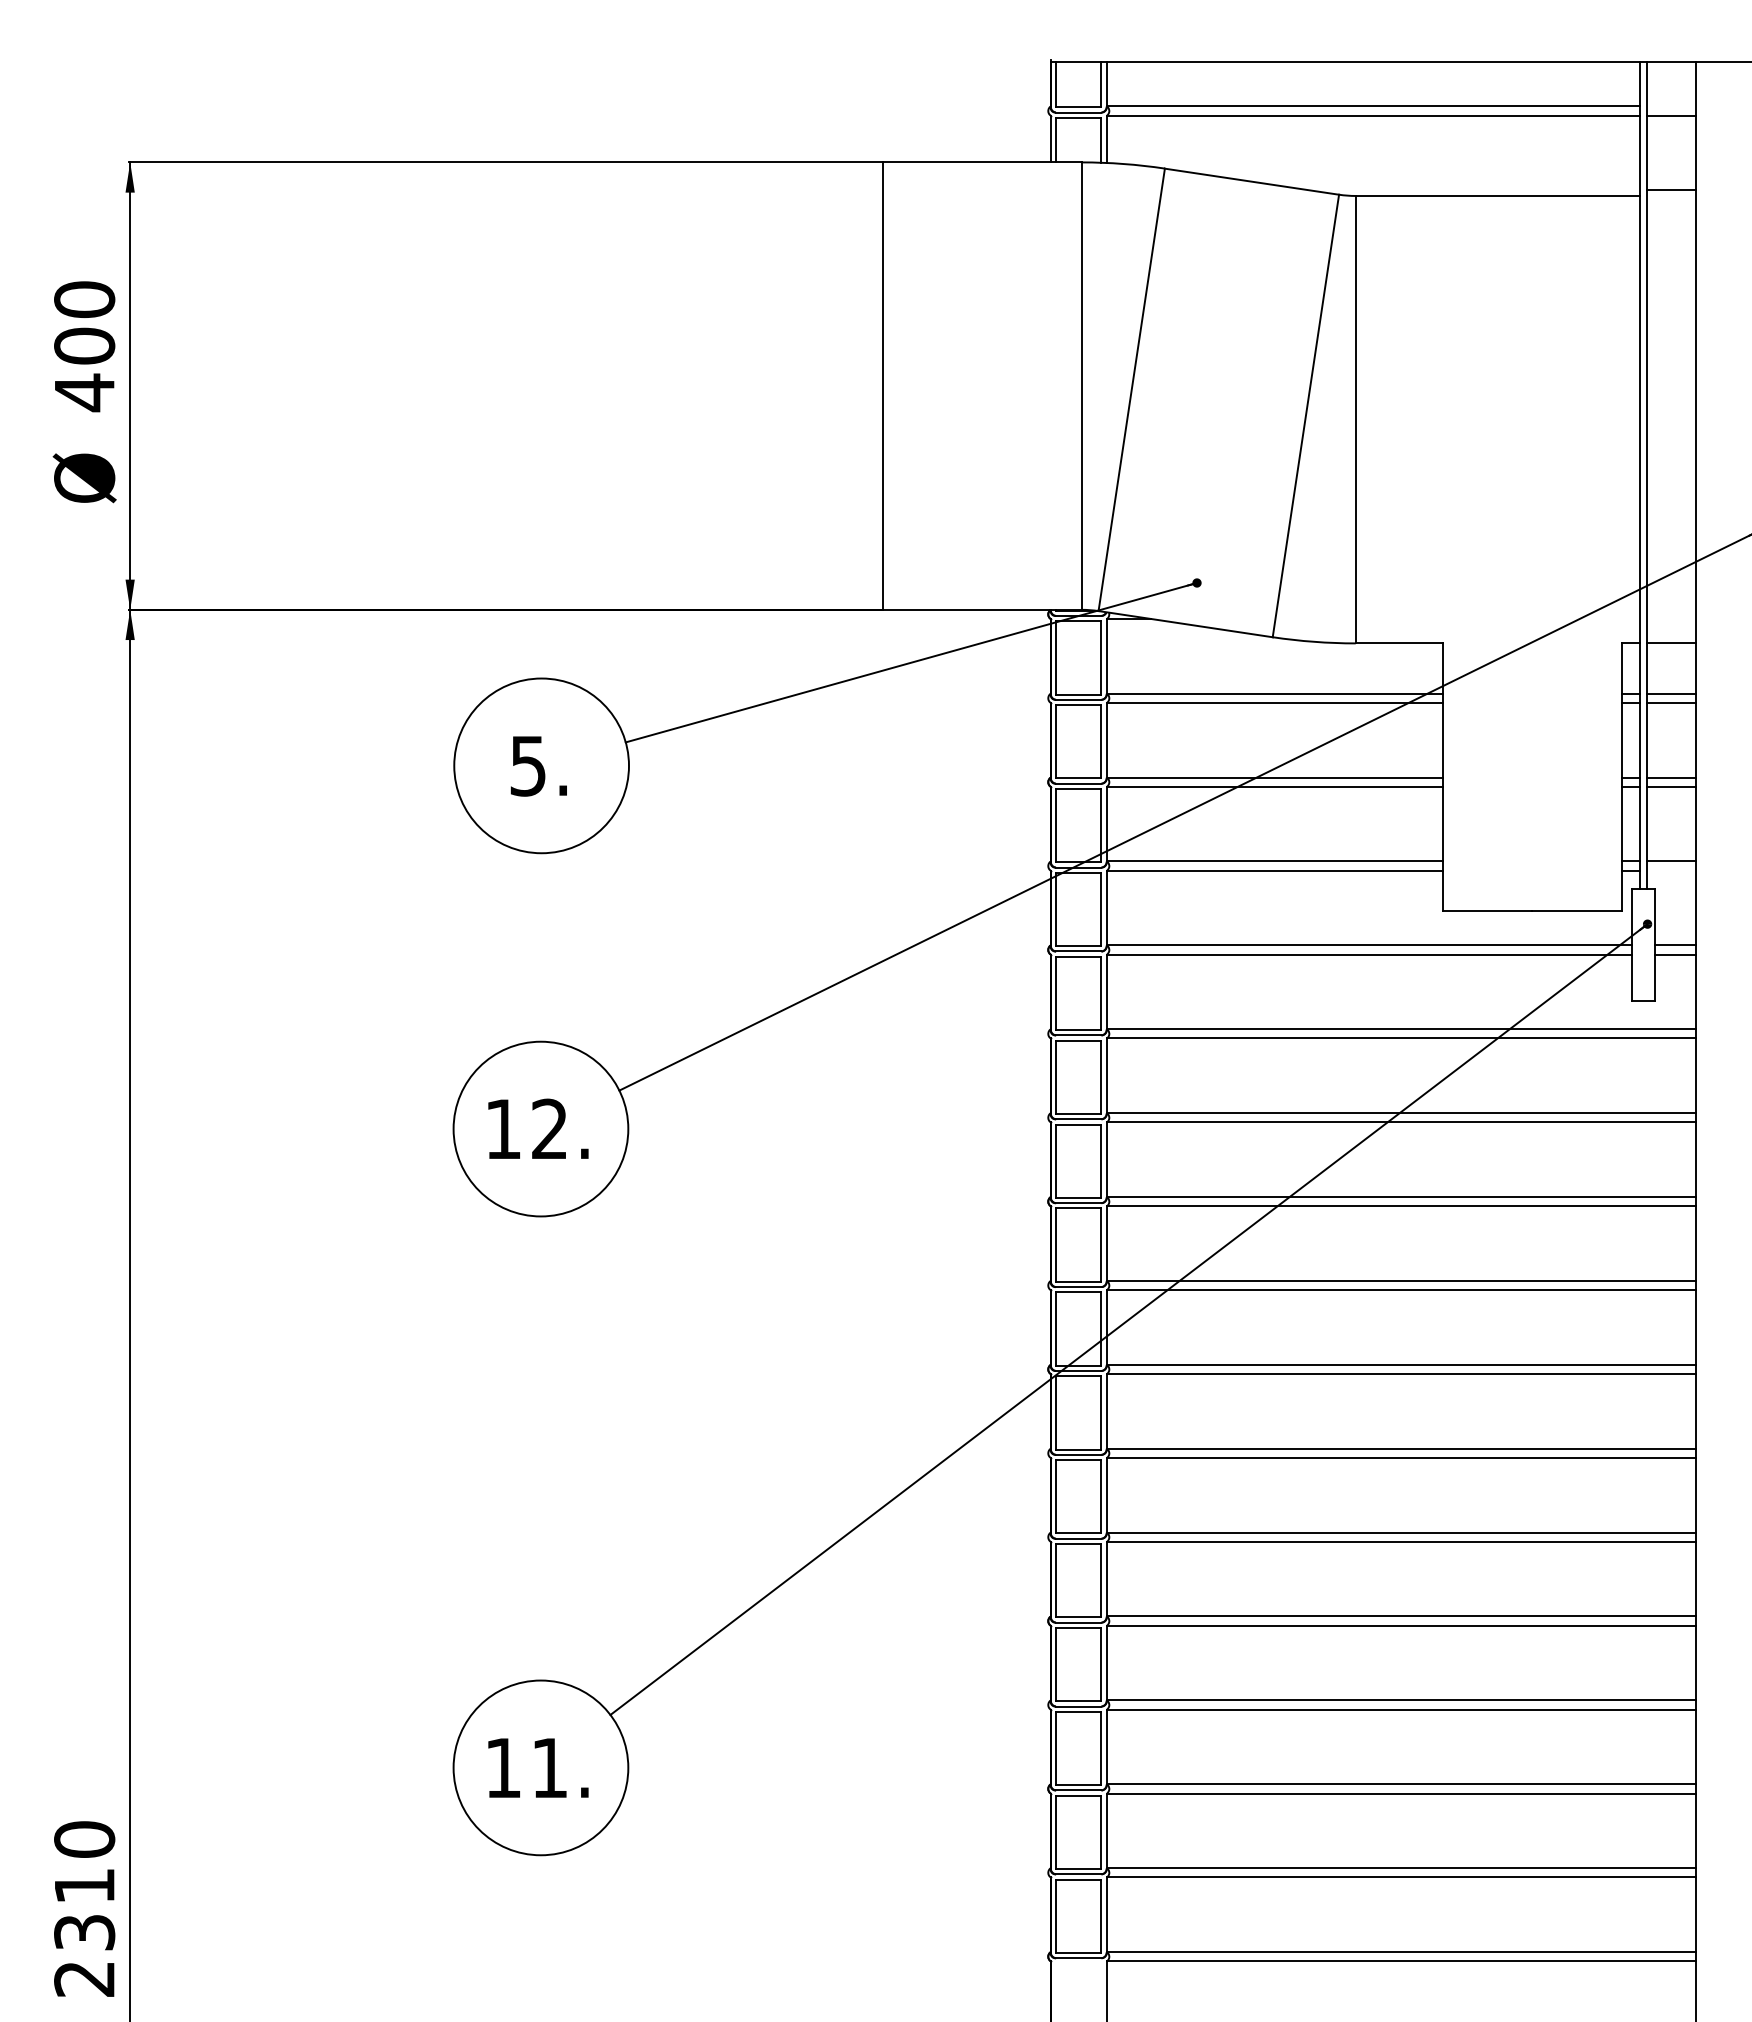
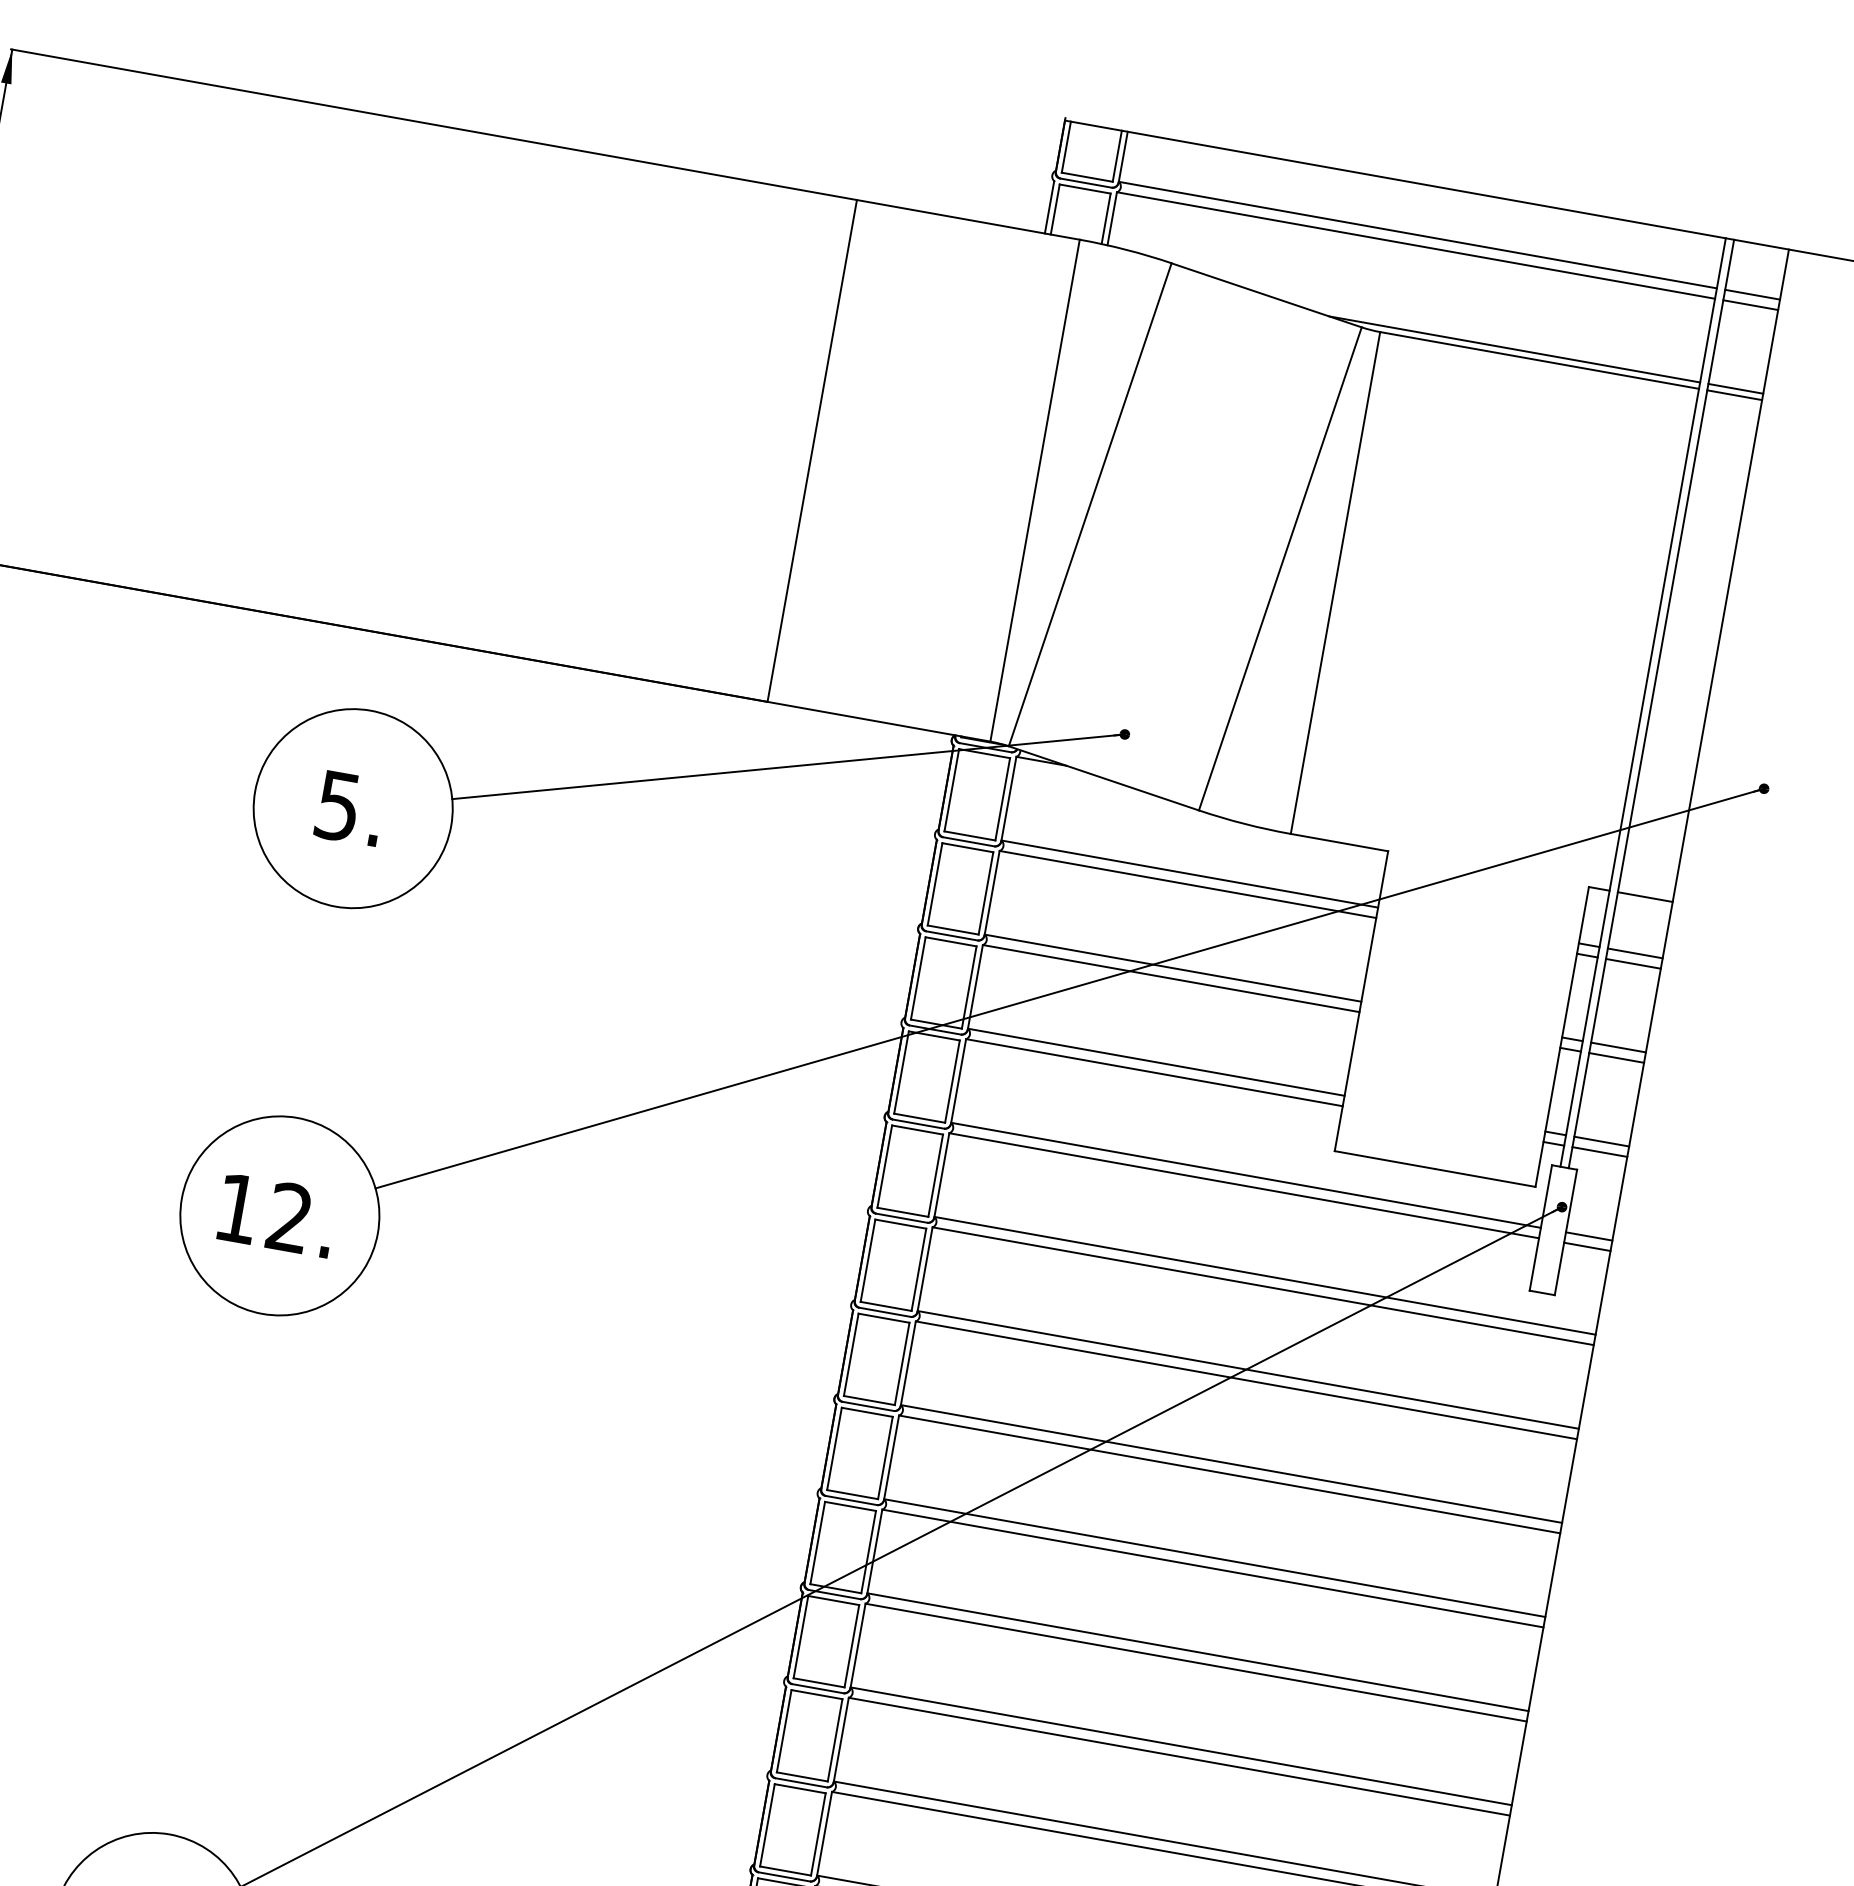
line: (1671, 106) -> (1752, 294), added
line: (1474, 190) -> (1514, 349), added
line: (1671, 195) -> (1734, 394), added
line: (1671, 870) -> (1599, 1151), added

